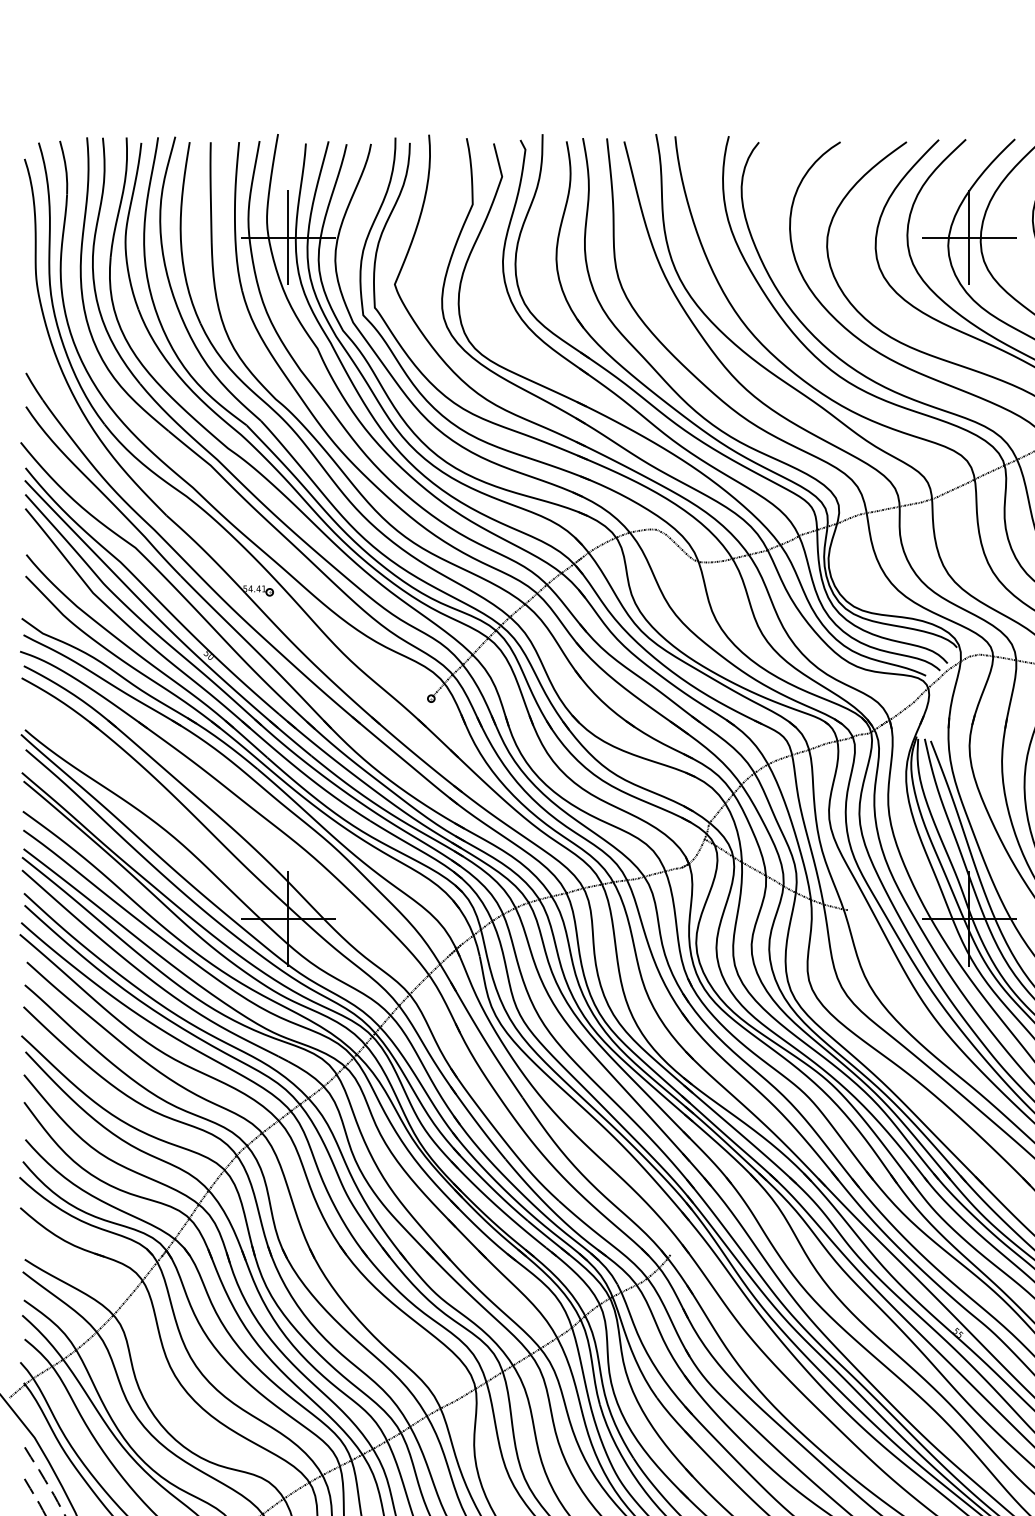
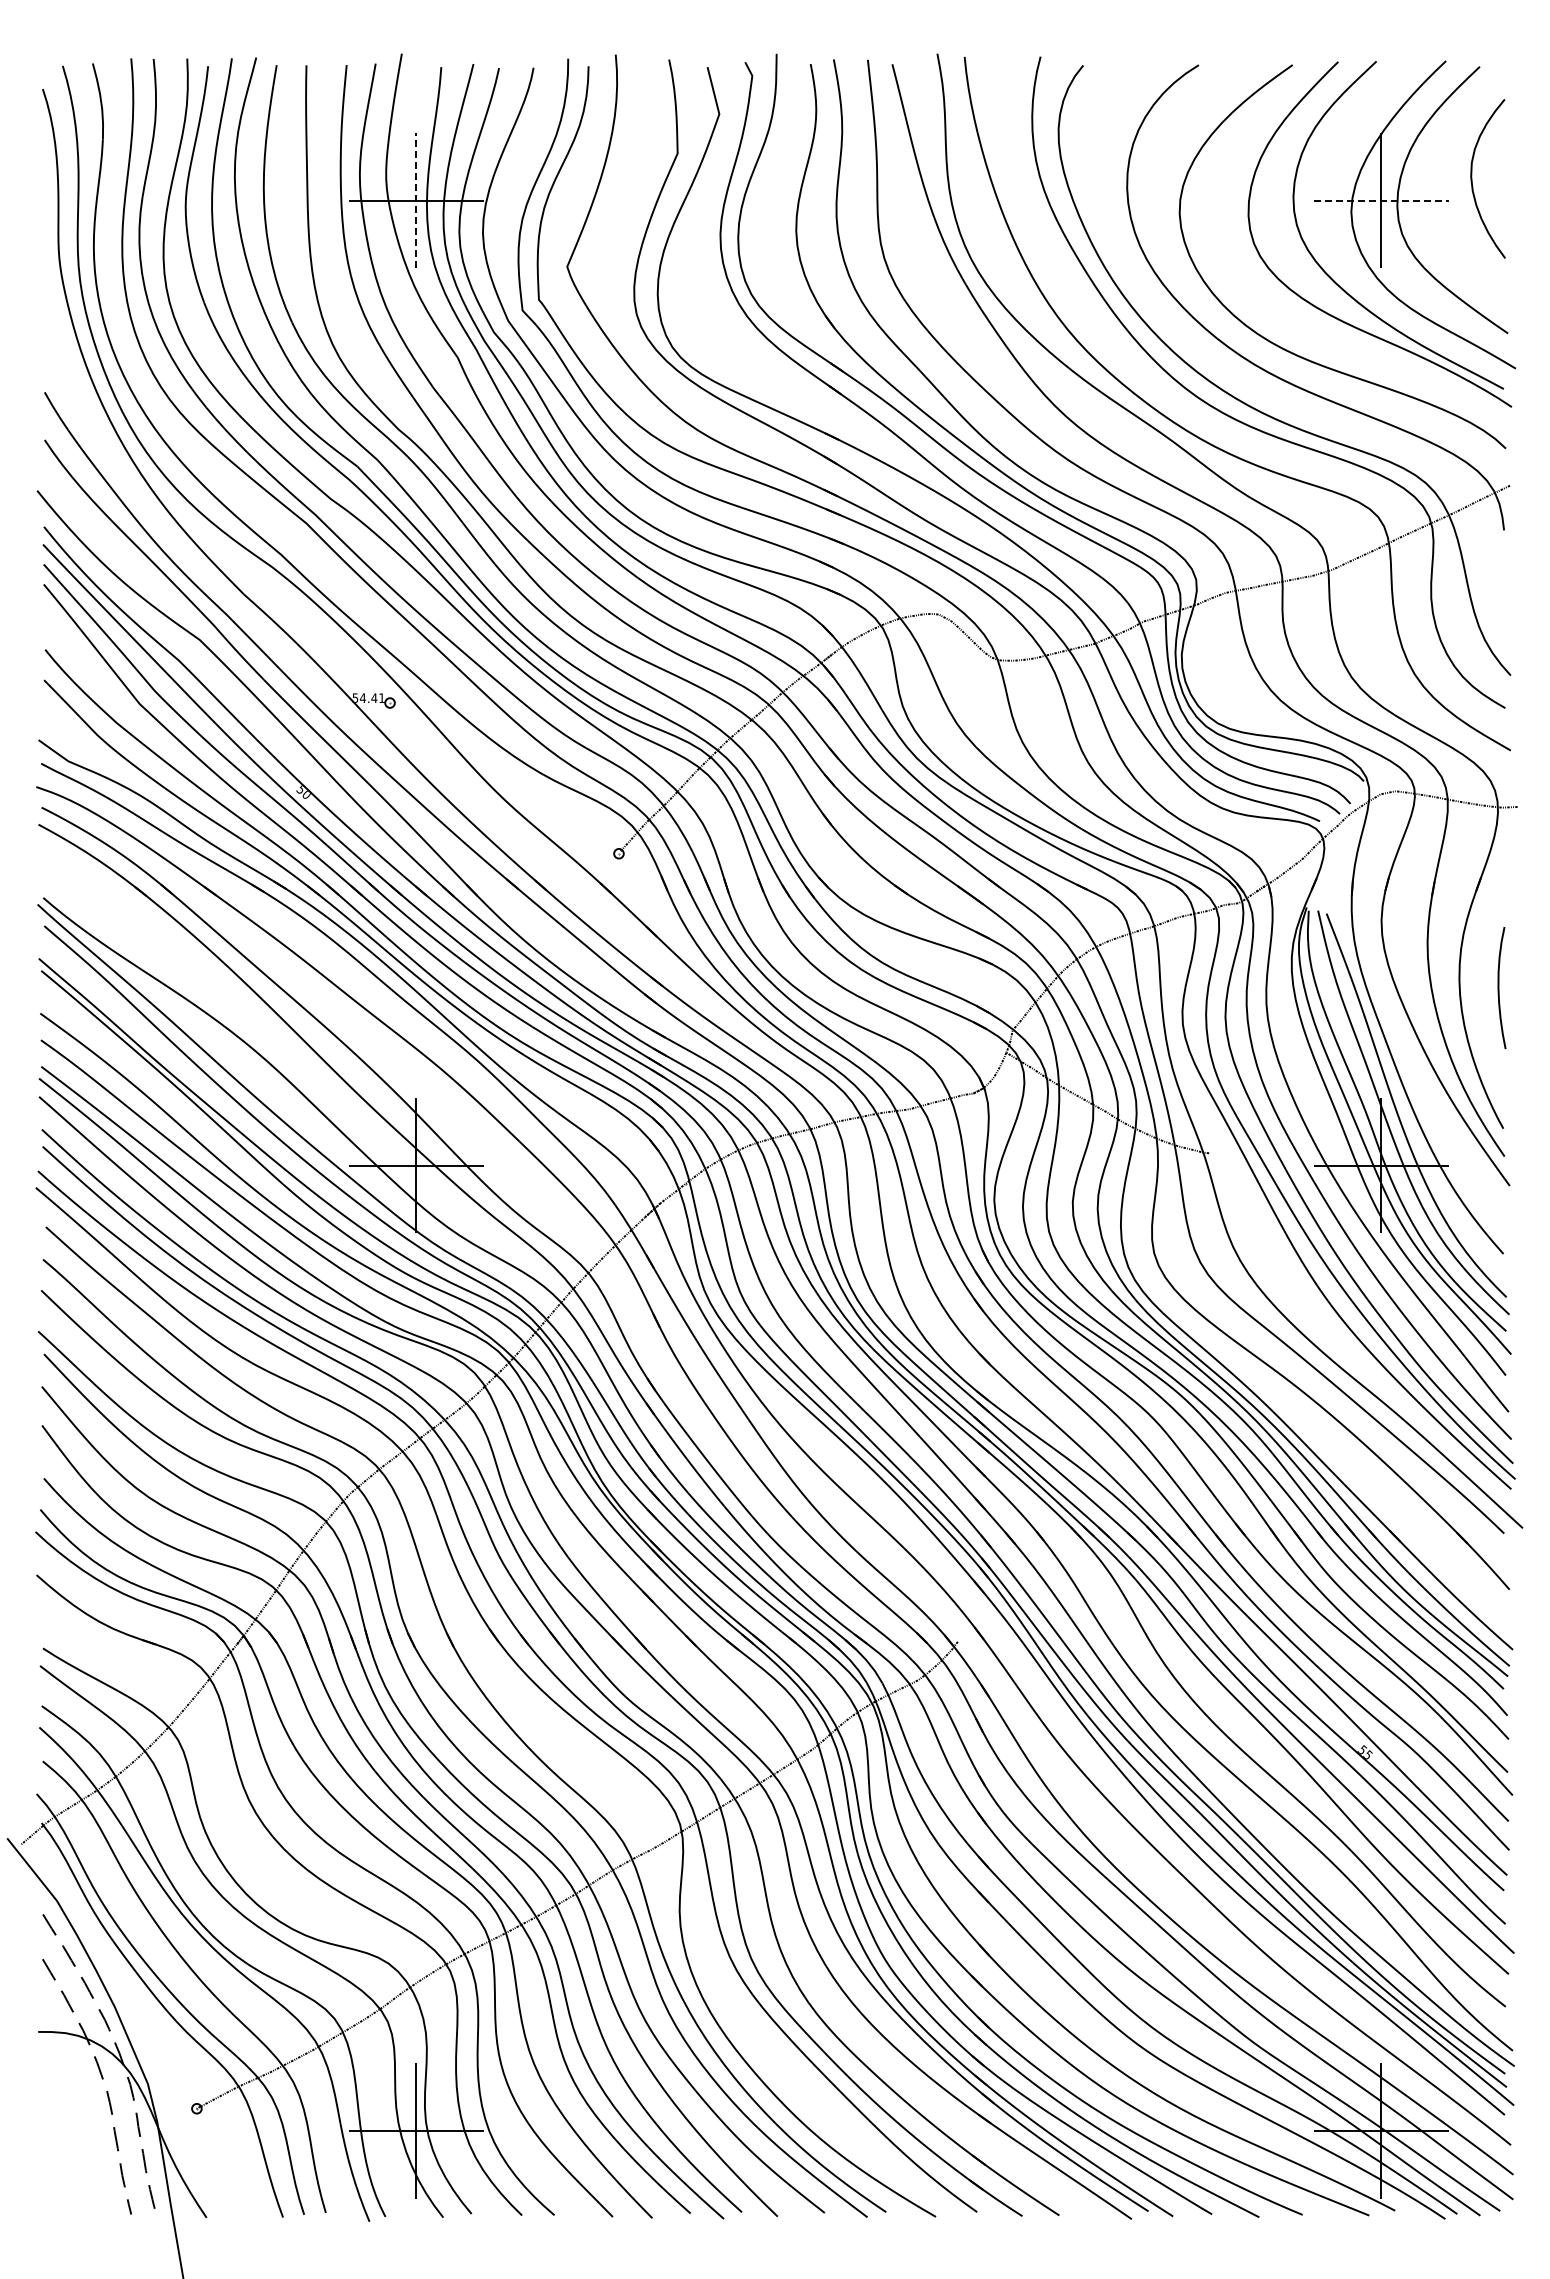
line: (288, 237) -> (416, 200), solid -> dashed
line: (969, 237) -> (1381, 200), solid -> dashed

